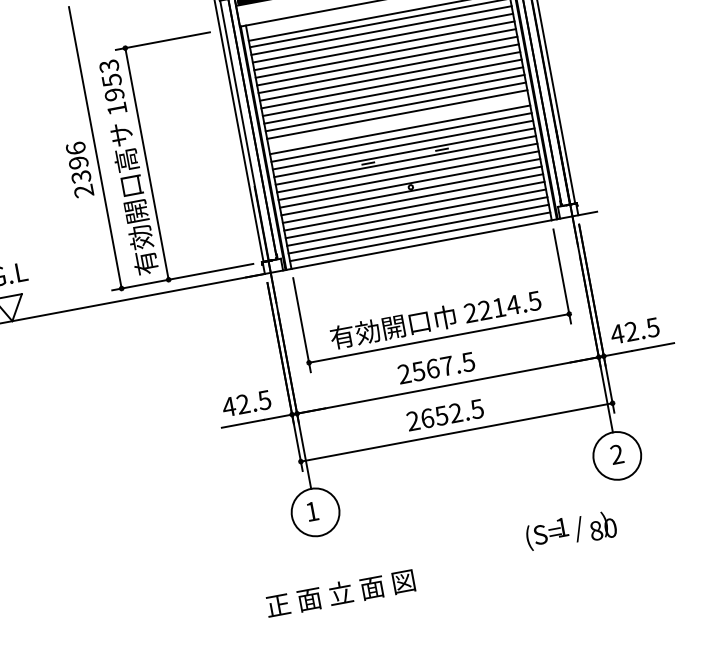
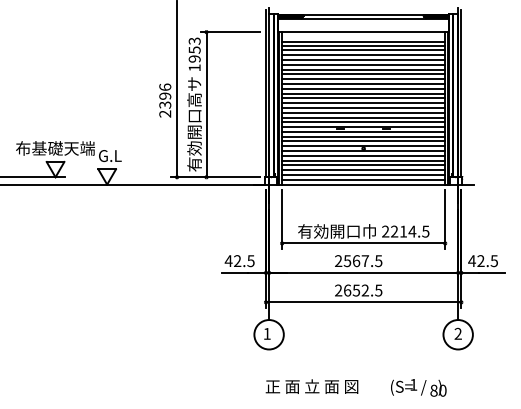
line: (398, 121) -> (363, 107), added
text: (570, 530) -> (418, 387), moved
text: (339, 593) -> (311, 386), moved

